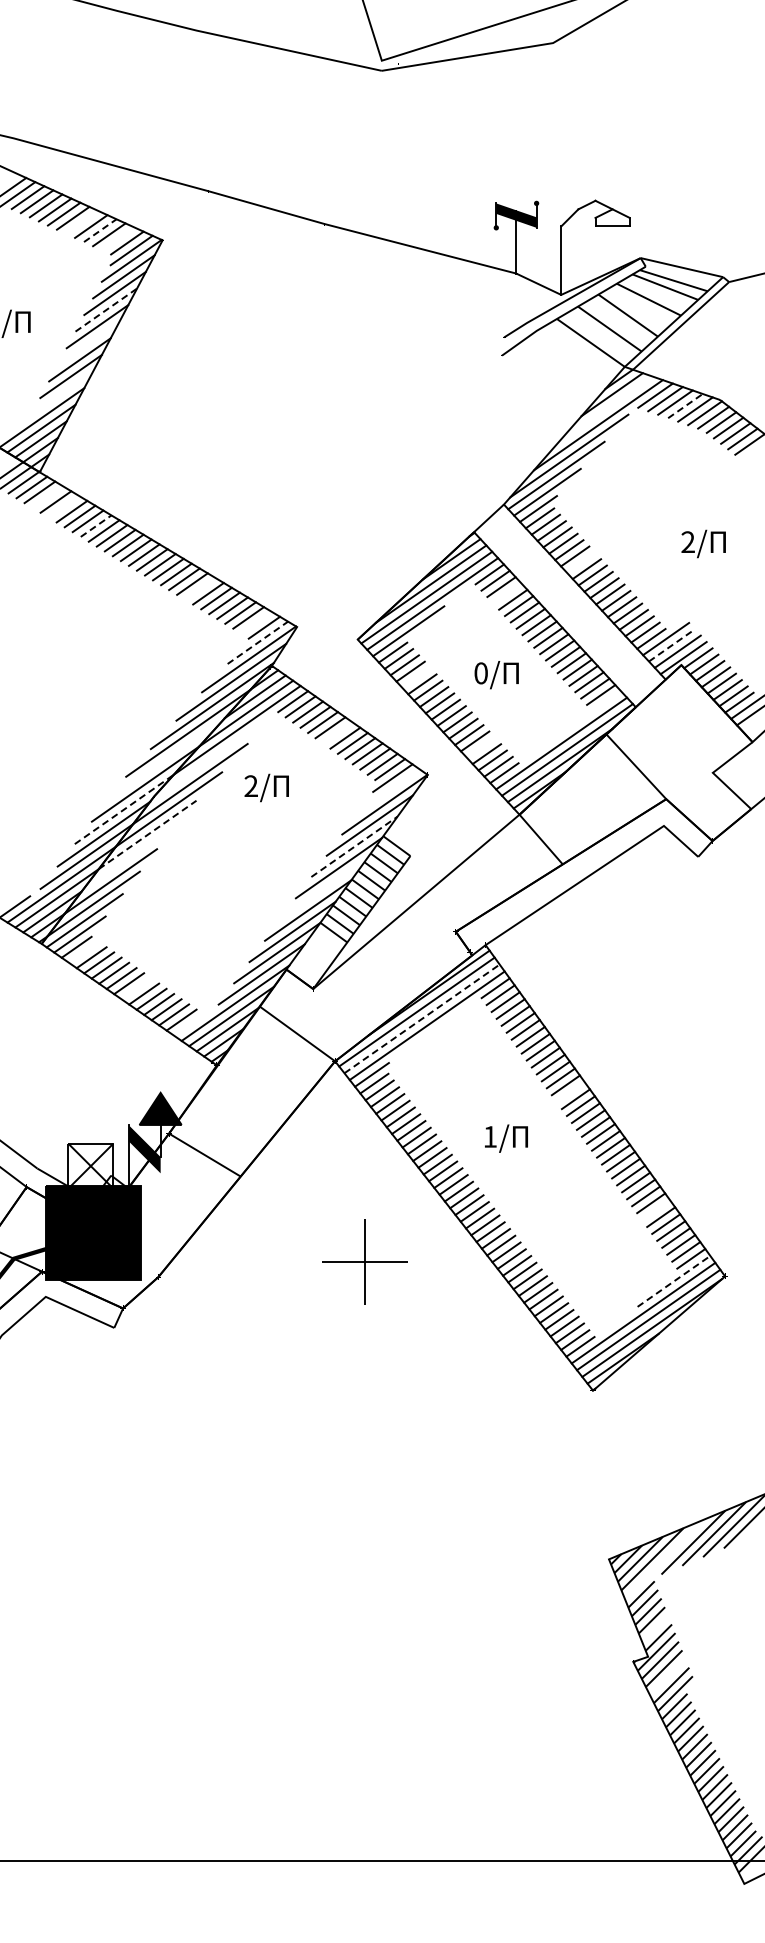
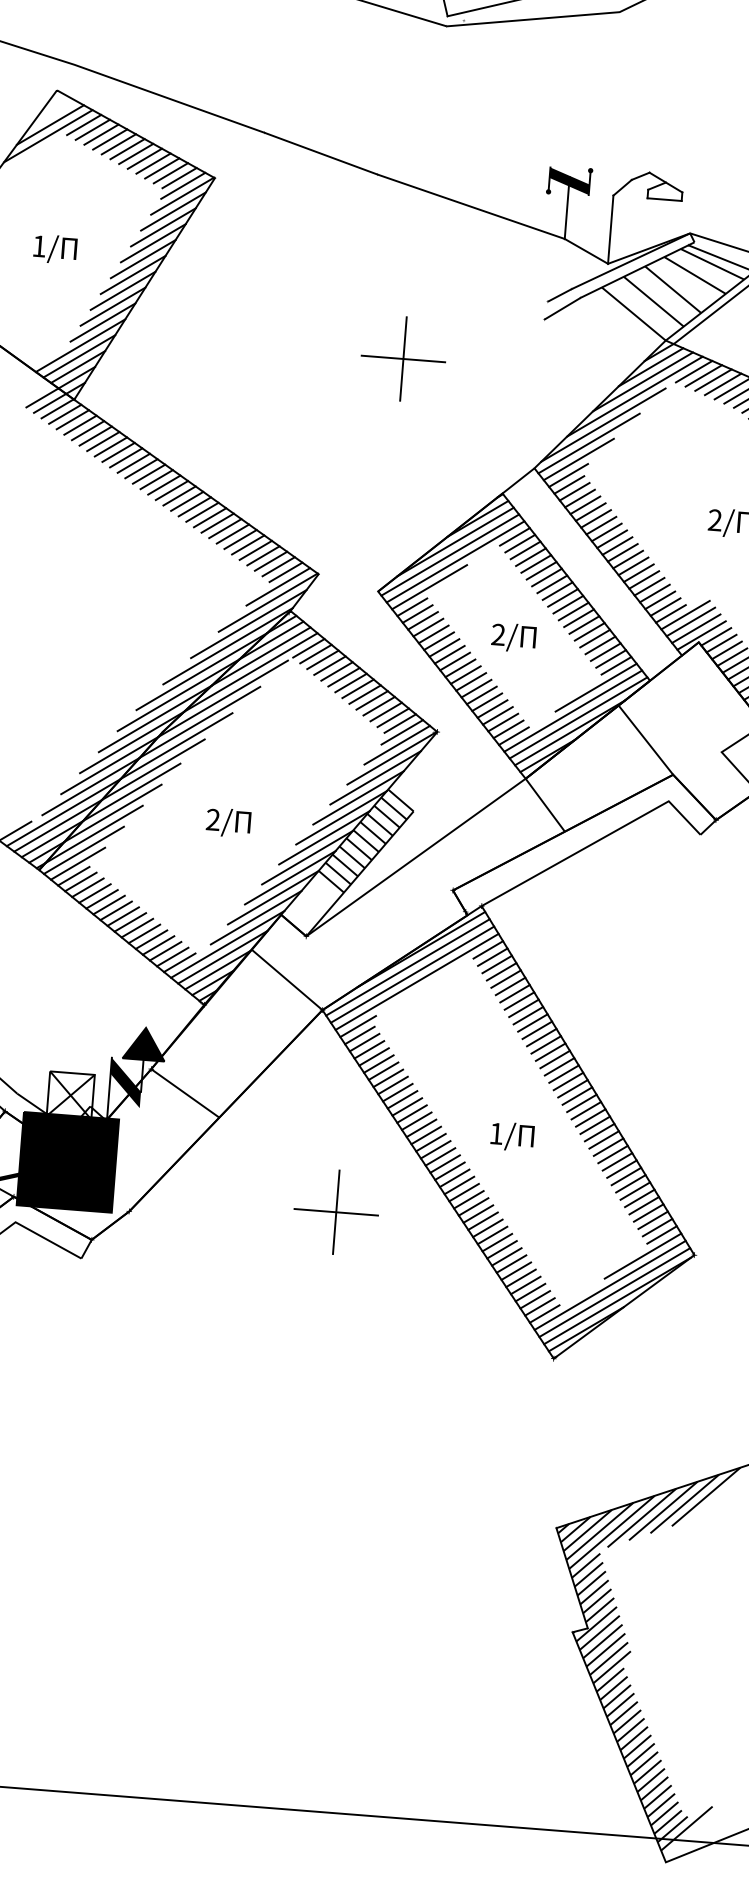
line: (82, 222) -> (136, 154), added
line: (100, 230) -> (153, 163), dashed -> solid
line: (118, 238) -> (171, 172), added
line: (106, 310) -> (153, 243), dashed -> solid
line: (88, 342) -> (133, 274), added
line: (62, 392) -> (103, 321), added
part: (364, 405) -> (403, 358), added
line: (685, 405) -> (723, 383), dashed -> solid
line: (604, 409) -> (642, 381), added
line: (47, 496) -> (80, 424), added
line: (63, 506) -> (95, 435), added
line: (96, 526) -> (126, 458), dashed -> solid
line: (580, 562) -> (606, 532), added
line: (200, 588) -> (225, 528), added
line: (507, 593) -> (531, 557), added
line: (256, 622) -> (278, 566), added
line: (257, 642) -> (277, 586), dashed -> solid
line: (672, 645) -> (691, 622), dashed -> solid
text: (480, 673) -> (497, 634), 0 -> 2
line: (416, 677) -> (433, 633), added
line: (582, 718) -> (596, 687), added
line: (337, 732) -> (350, 682), added
line: (480, 747) -> (492, 708), added
line: (166, 758) -> (178, 695), added
line: (211, 758) -> (223, 698), added
text: (266, 787) -> (228, 822), moved
line: (388, 791) -> (396, 745), added
line: (124, 809) -> (132, 742), dashed -> solid
line: (147, 834) -> (153, 769), dashed -> solid
line: (354, 846) -> (358, 797), dashed -> solid
line: (127, 858) -> (131, 791), added
line: (323, 889) -> (324, 837), added
line: (84, 952) -> (81, 881), added
line: (136, 988) -> (130, 921), added
line: (422, 1018) -> (412, 974), dashed -> solid
line: (189, 1024) -> (180, 962), added
line: (570, 1092) -> (554, 1059), added
text: (506, 1138) -> (512, 1136), moved
line: (656, 1210) -> (631, 1184), added
line: (674, 1281) -> (643, 1256), dashed -> solid
line: (664, 1559) -> (611, 1532), added
line: (655, 1628) -> (597, 1600), added
line: (667, 1677) -> (605, 1650), added

